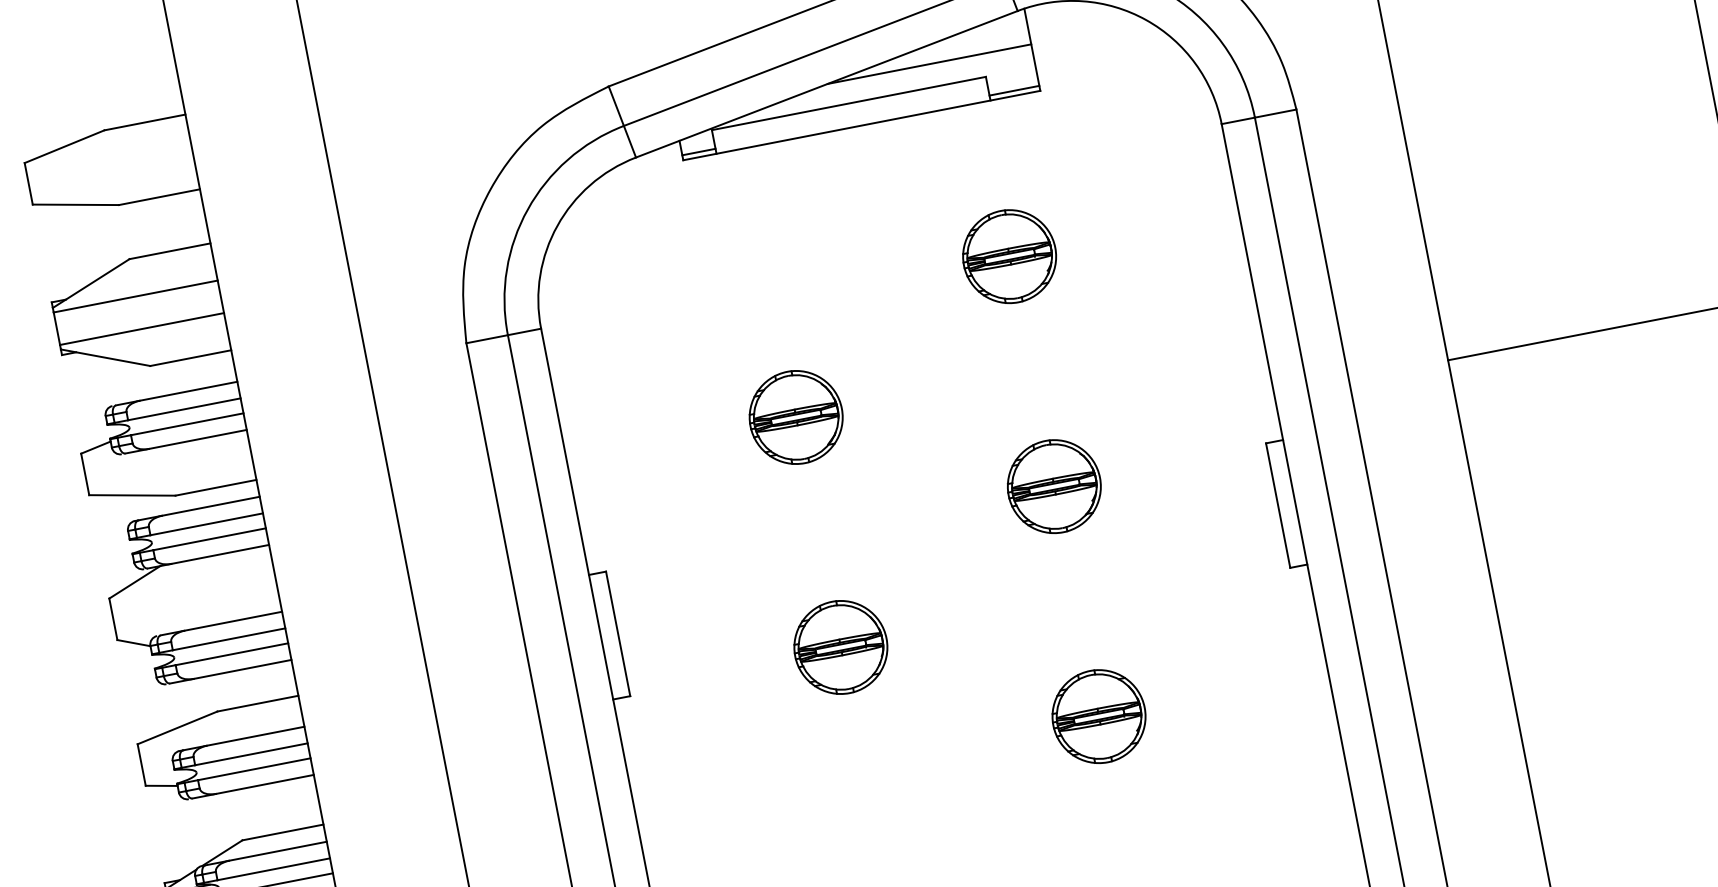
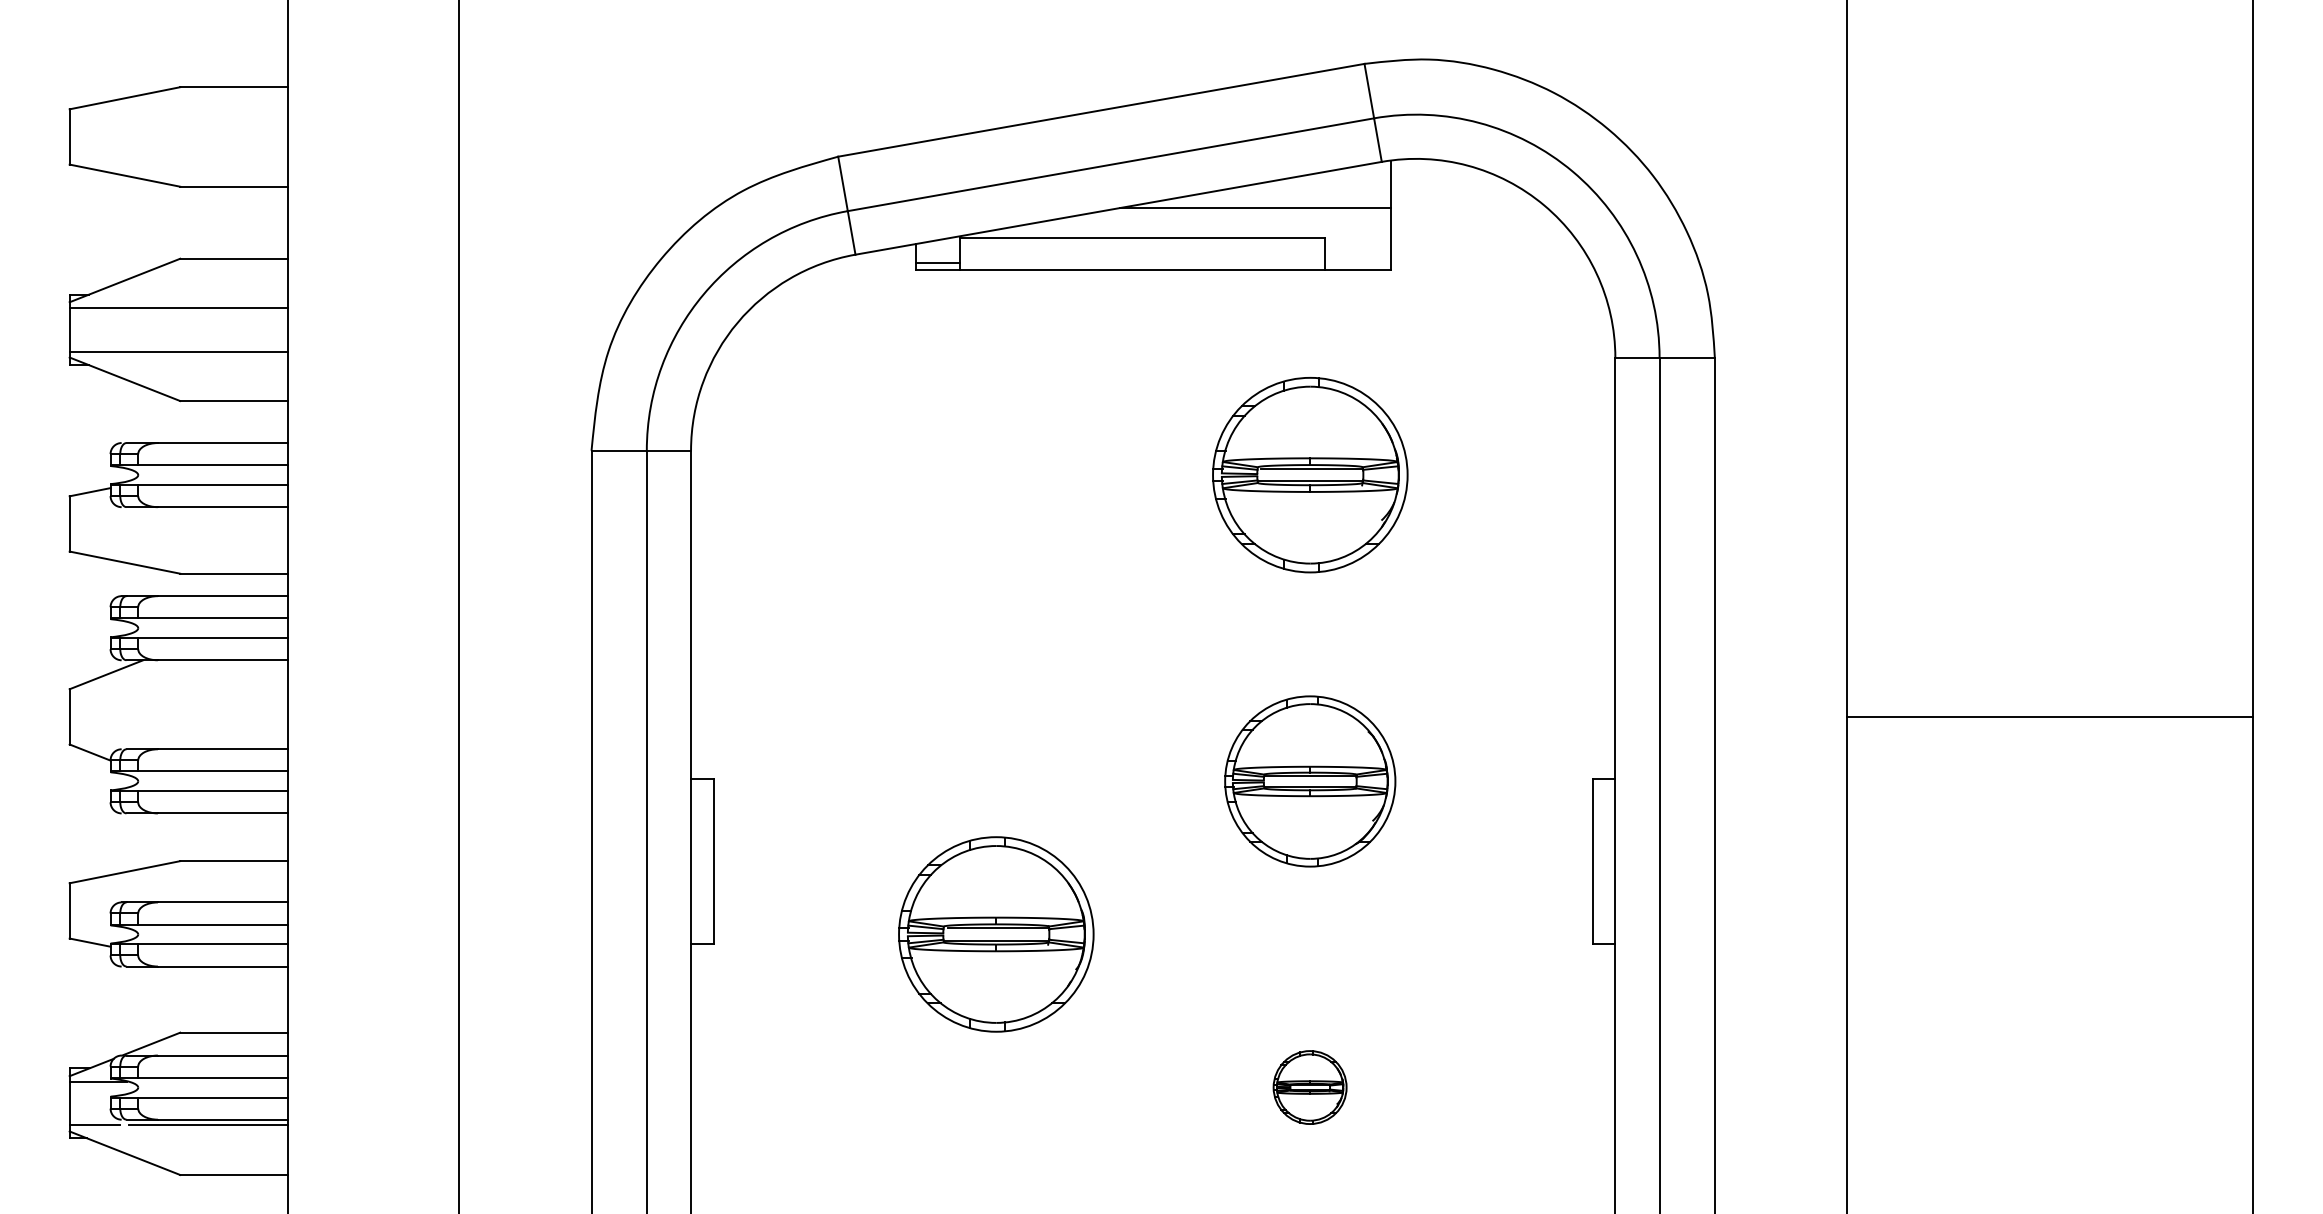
line: (1014, 90) -> (1357, 263), removed
part: (1009, 256) -> (1309, 474), size x1.6
part: (795, 417) -> (995, 627), removed
part: (1053, 486) -> (1309, 780), size x1.4
part: (840, 647) -> (995, 934), size x1.6
part: (1098, 716) -> (1309, 1087), size x0.6

